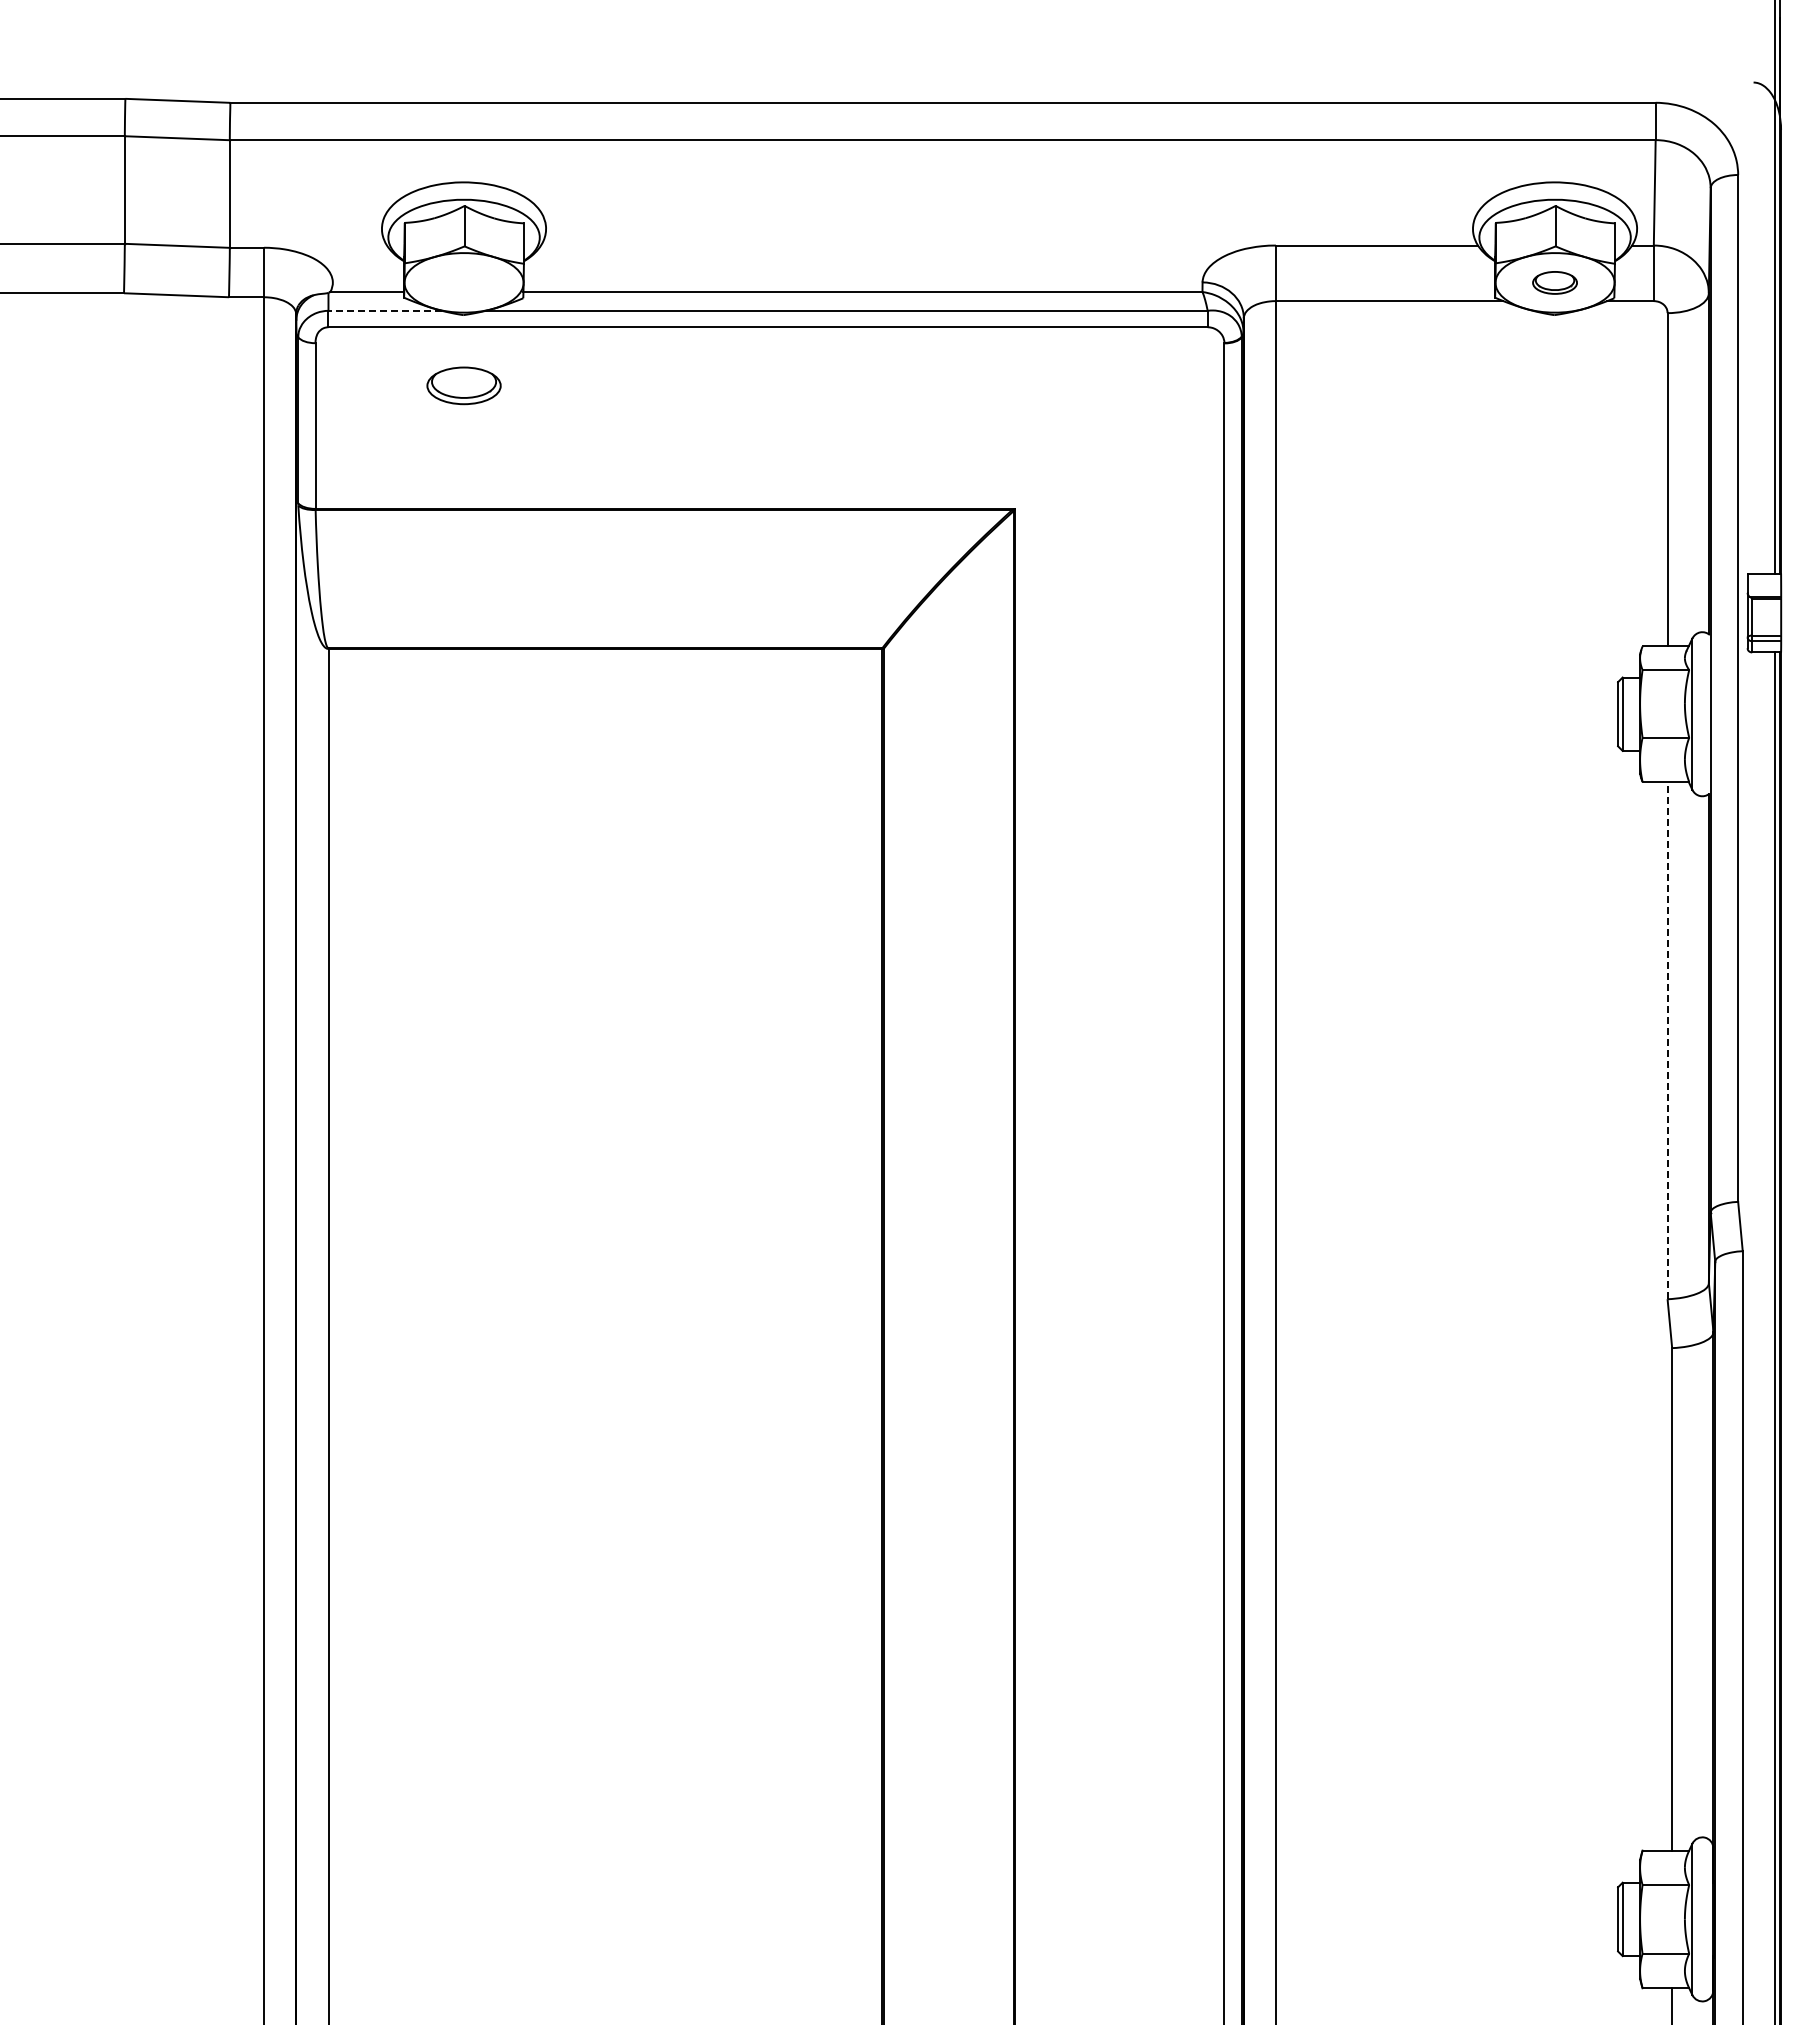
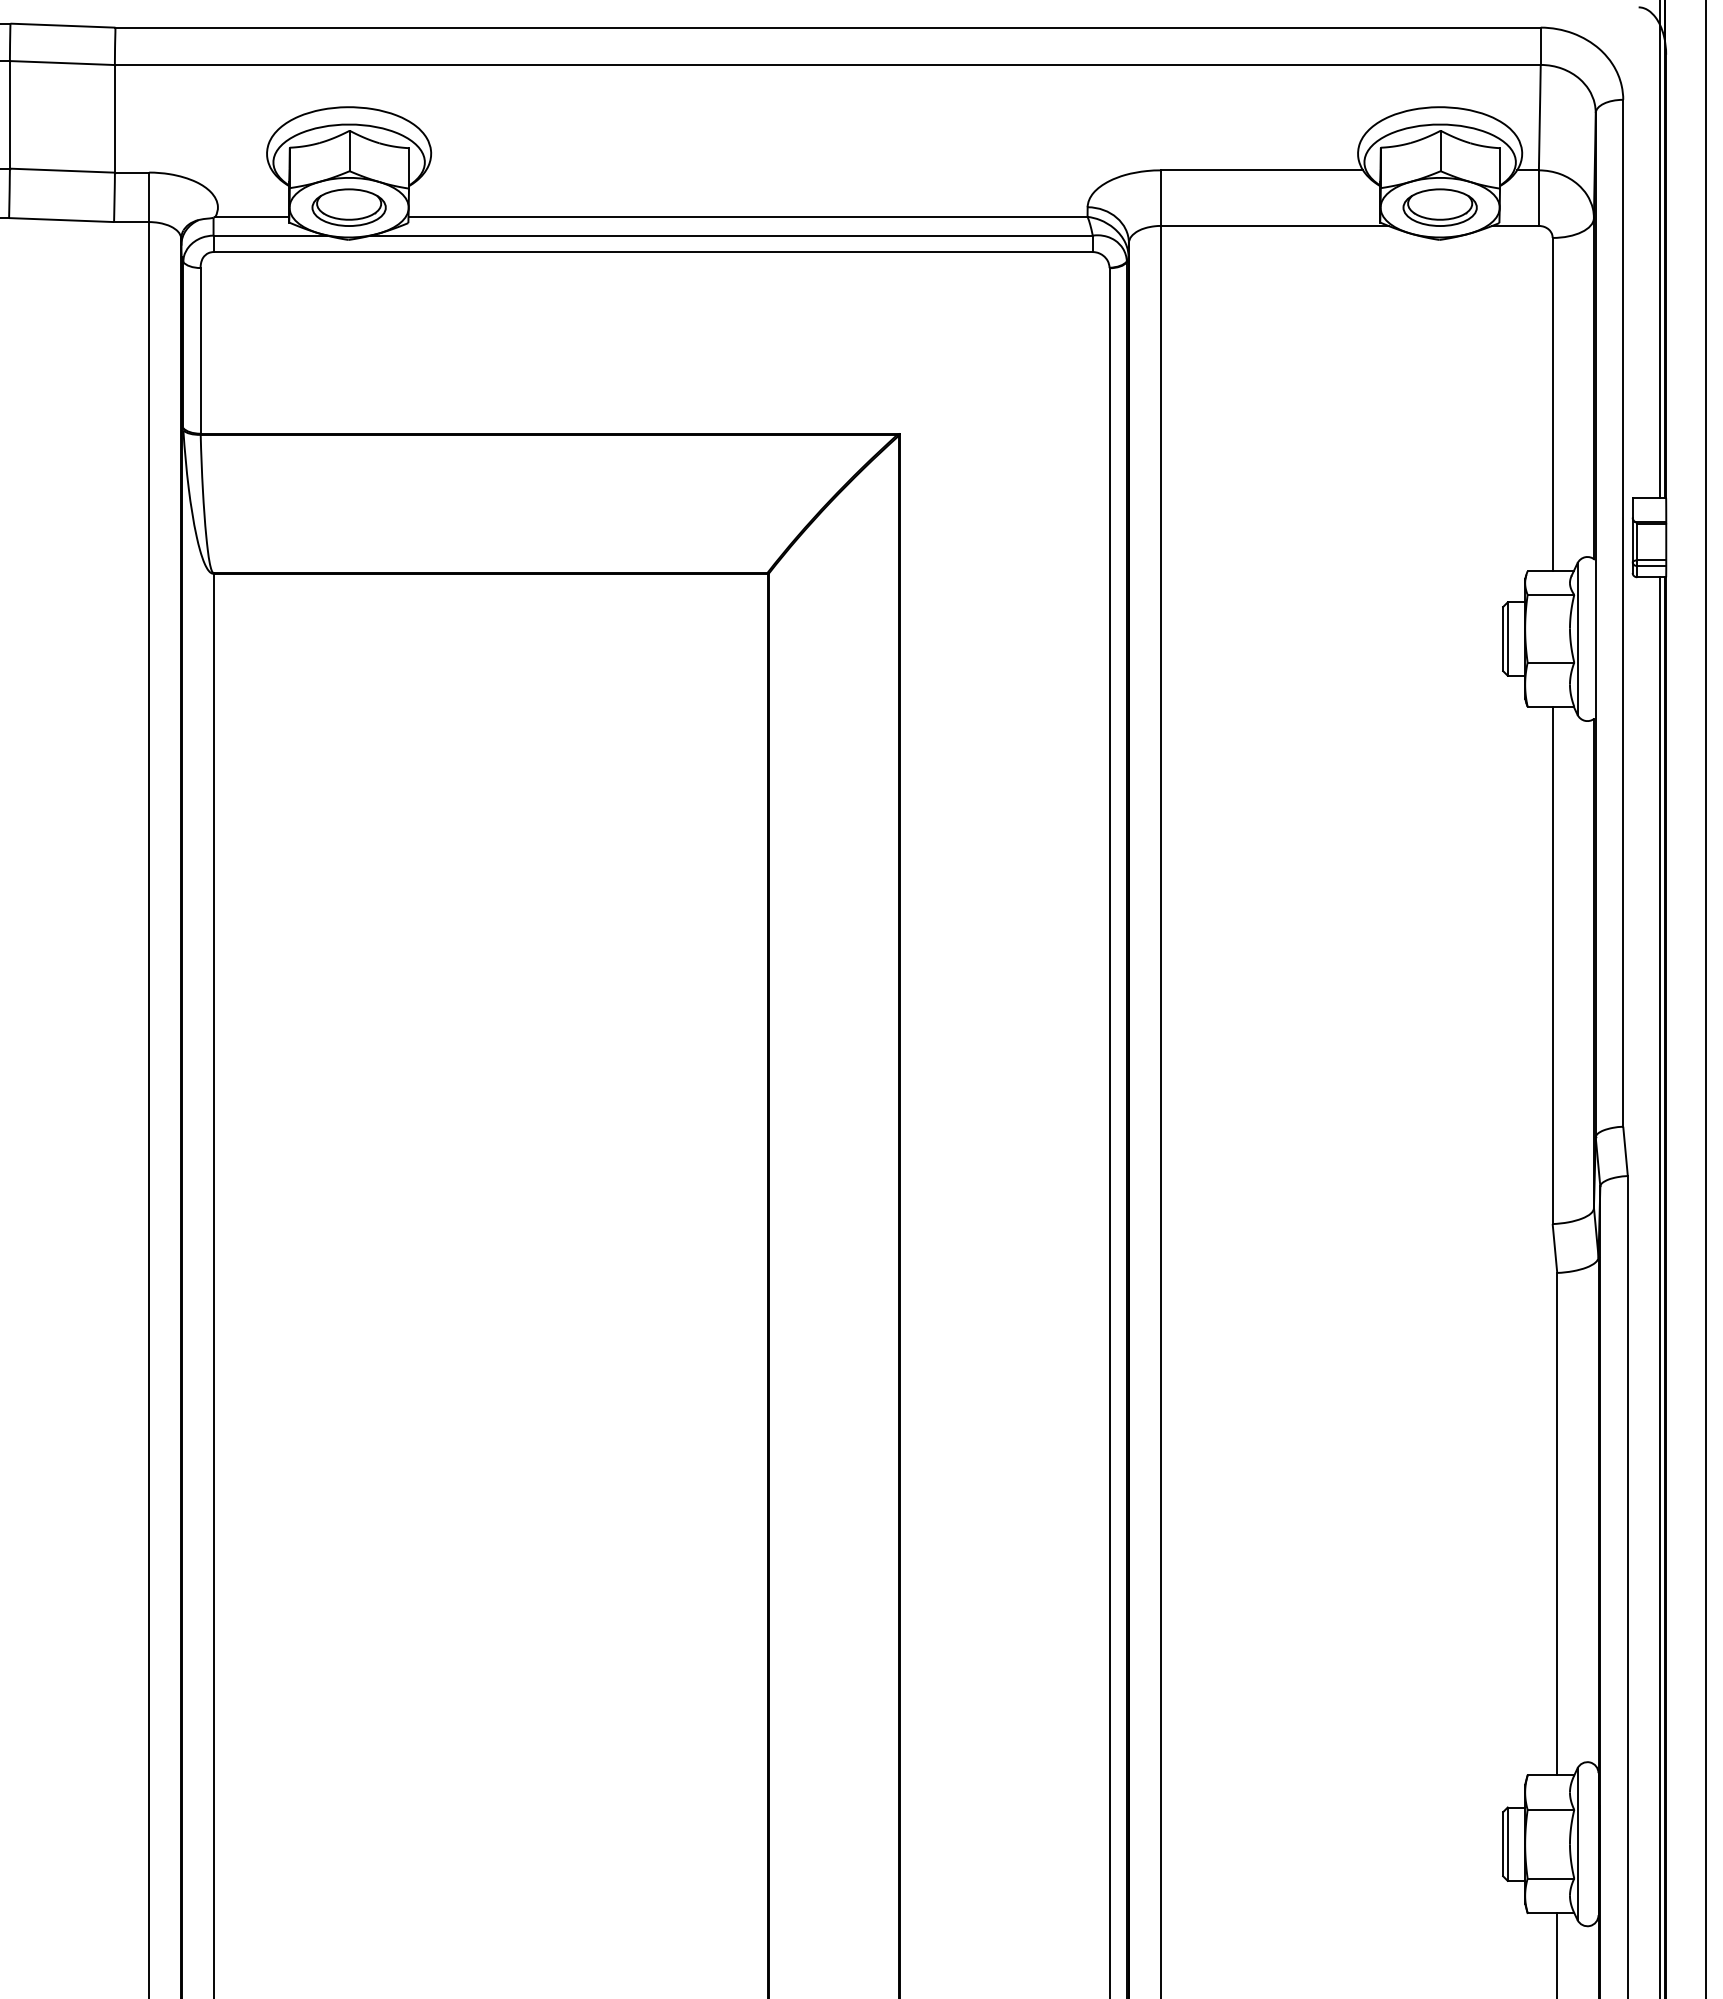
part: (1554, 282) -> (1439, 207), size x1.67
line: (385, 310) -> (270, 235), dashed -> solid
part: (463, 385) -> (348, 207), moved
line: (1667, 1040) -> (1552, 965), dashed -> solid

